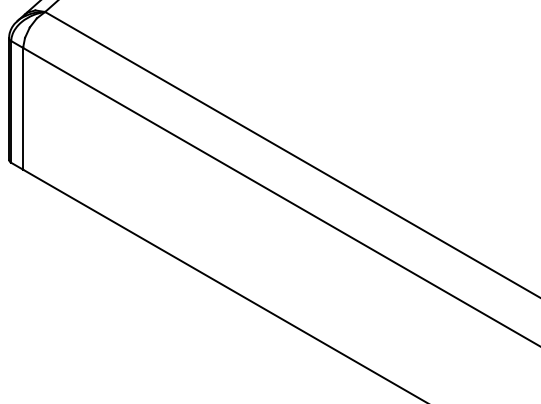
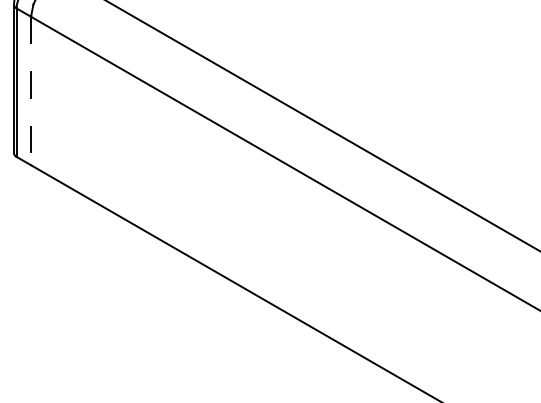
line: (23, 108) -> (31, 90), solid -> dashed

